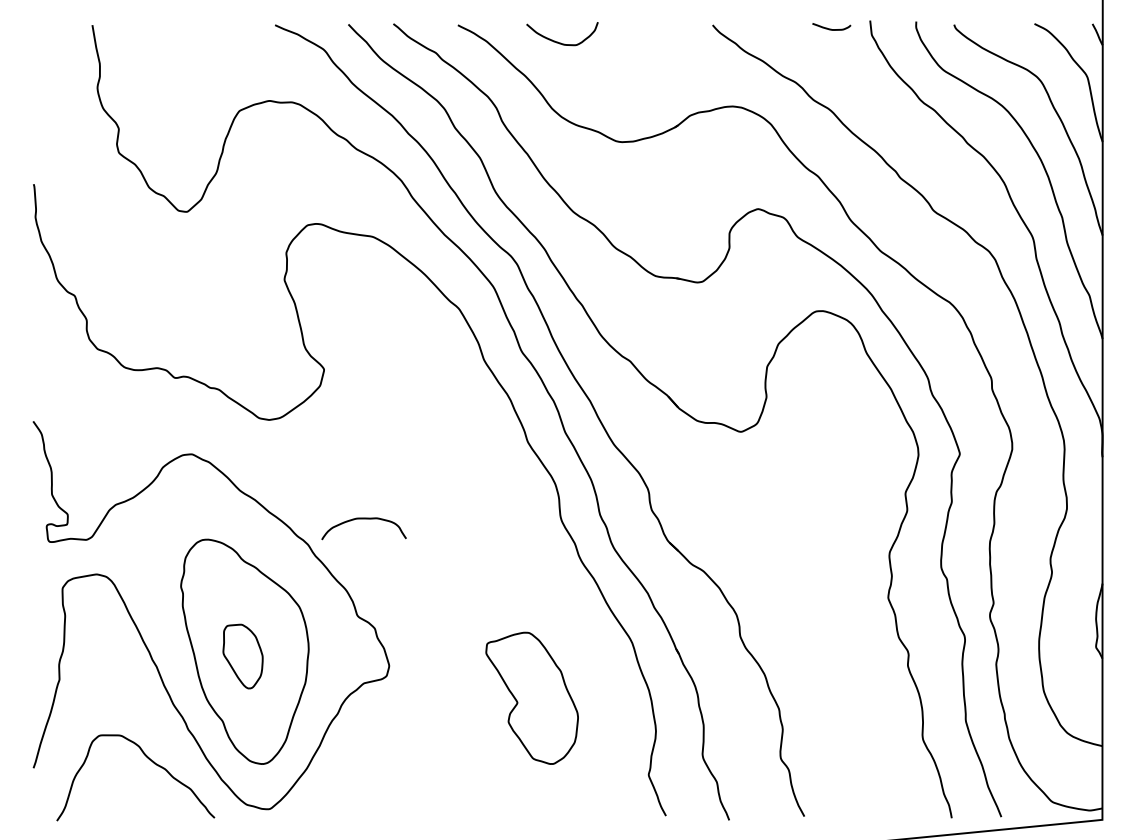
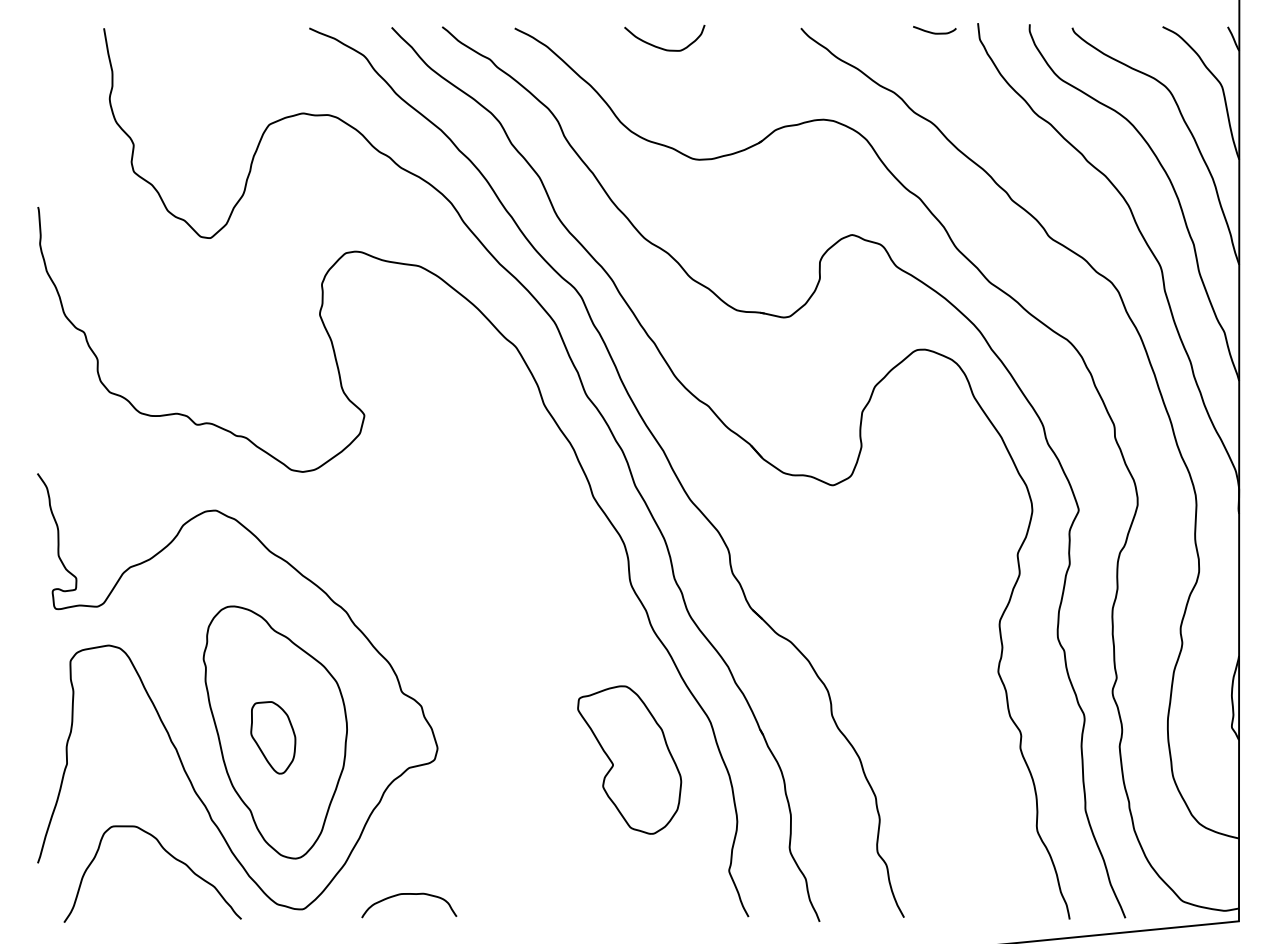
curve: (560, 42) -> (662, 47), moved
curve: (363, 519) -> (408, 895), moved
part: (531, 697) -> (628, 759), moved

